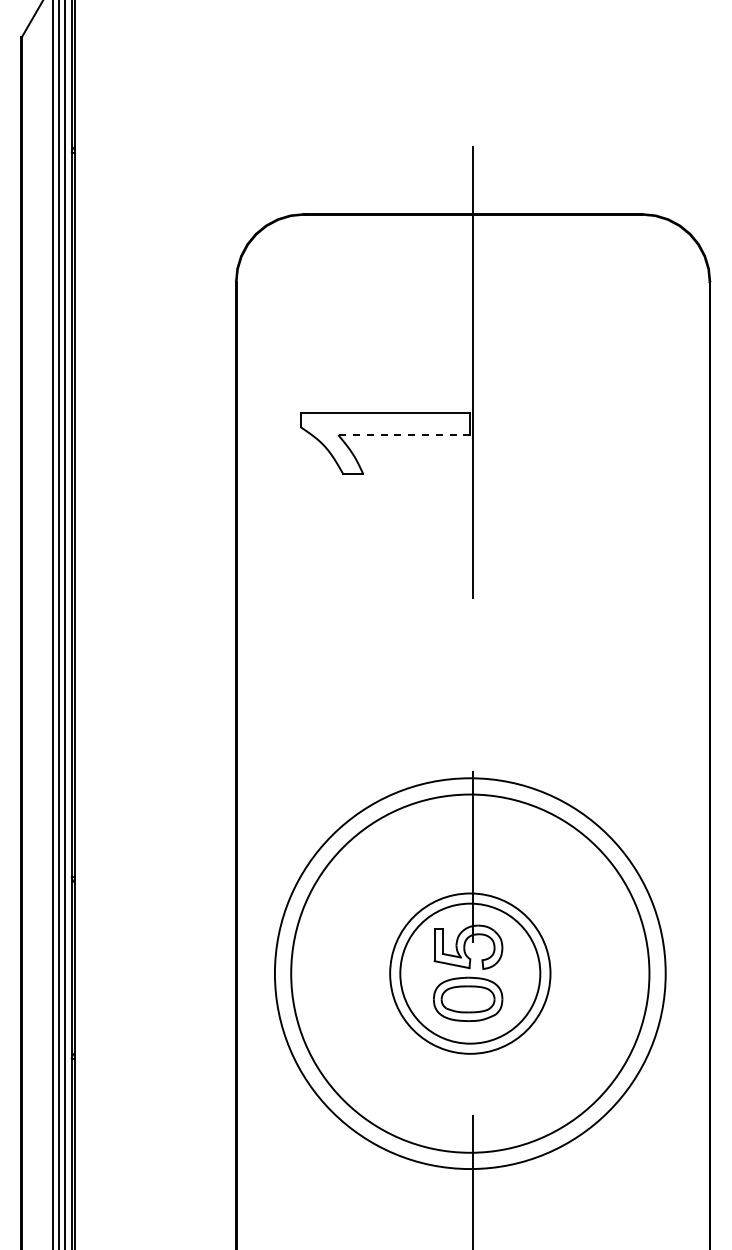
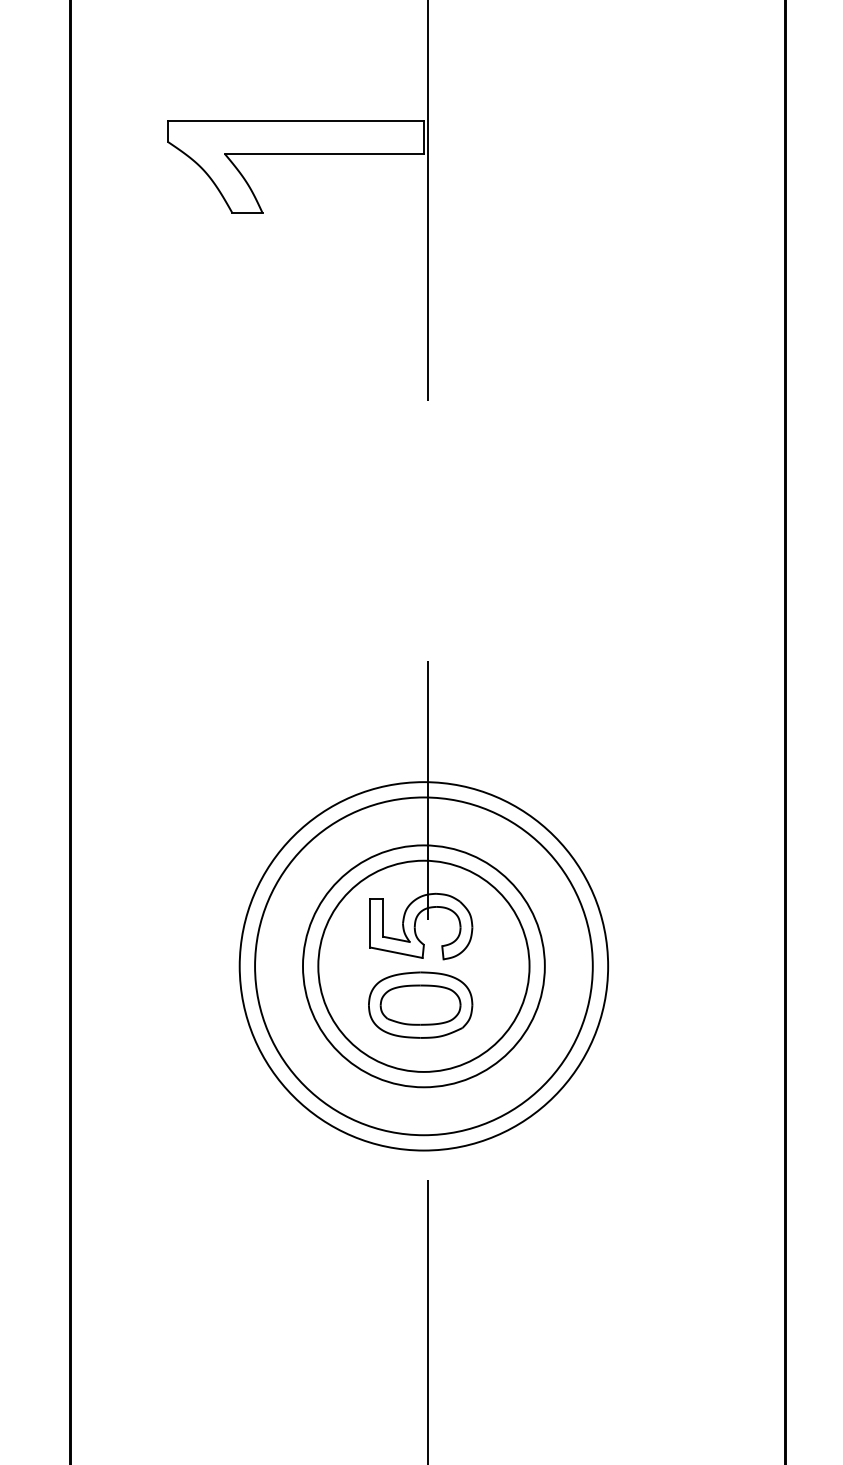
line: (404, 435) -> (324, 154), dashed -> solid
circle: (470, 973) -> (424, 966), size x0.62
circle: (470, 973) -> (424, 966), size x0.62

